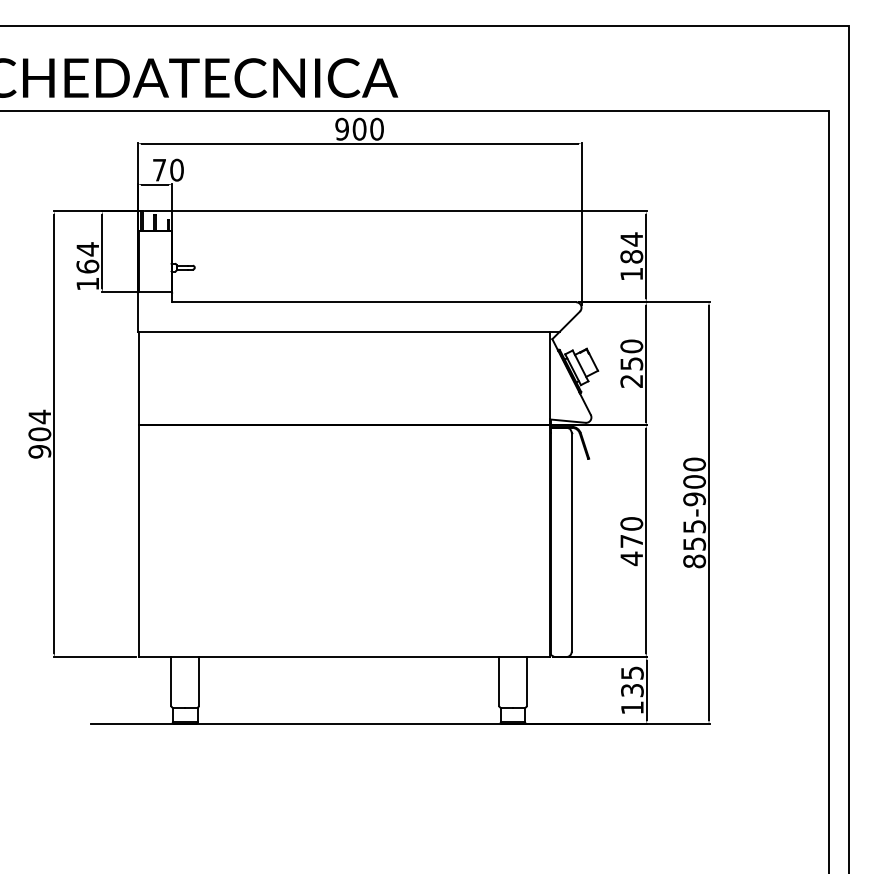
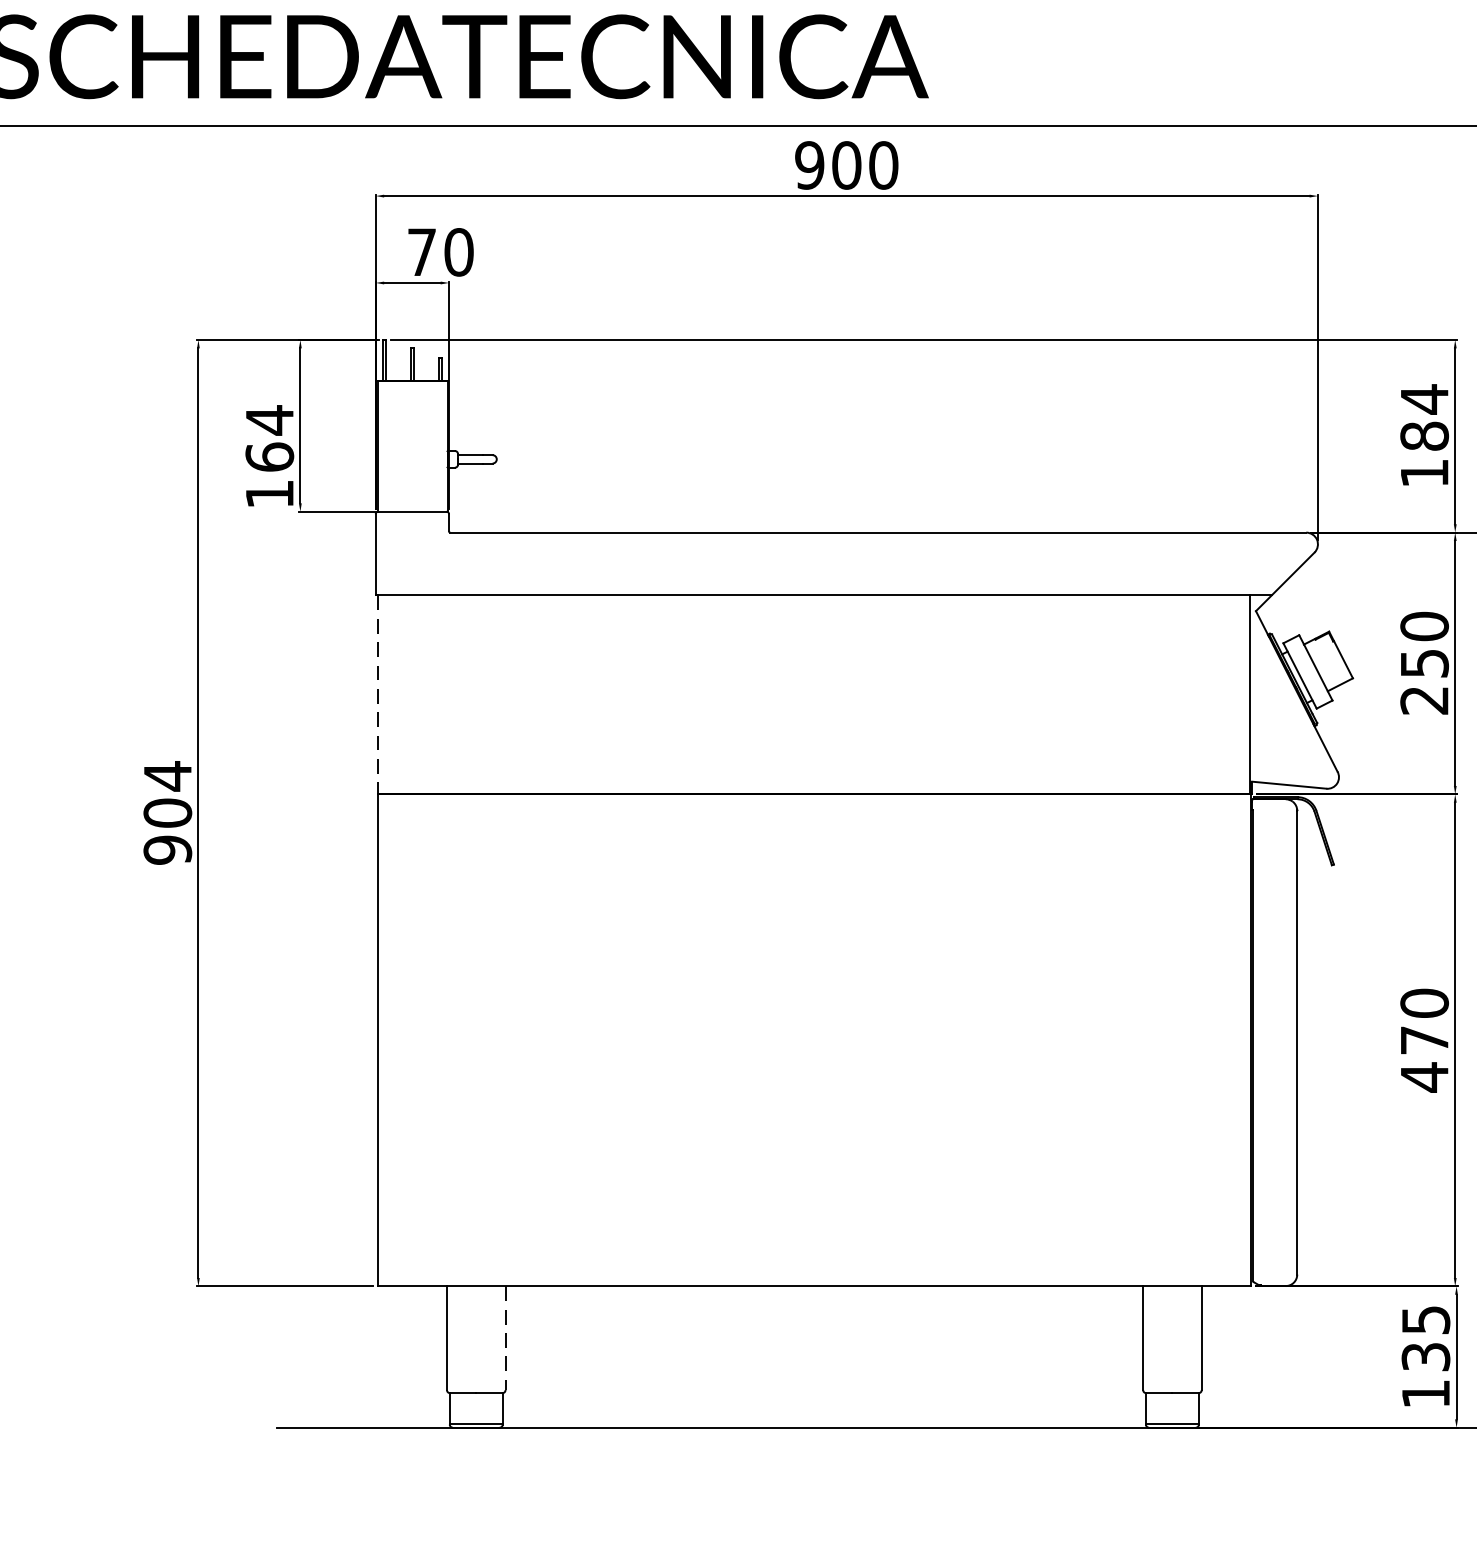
line: (138, 378) -> (377, 694), solid -> dashed
line: (198, 682) -> (504, 1340), solid -> dashed

